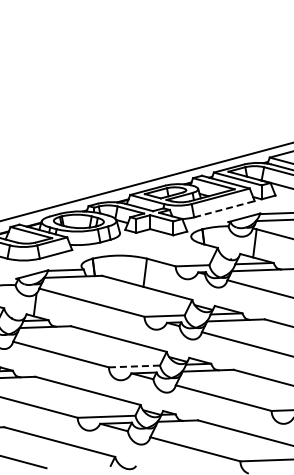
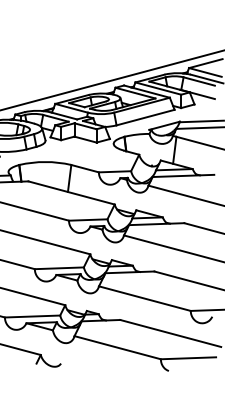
line: (224, 209) -> (145, 117), dashed -> solid
line: (134, 366) -> (59, 268), dashed -> solid

